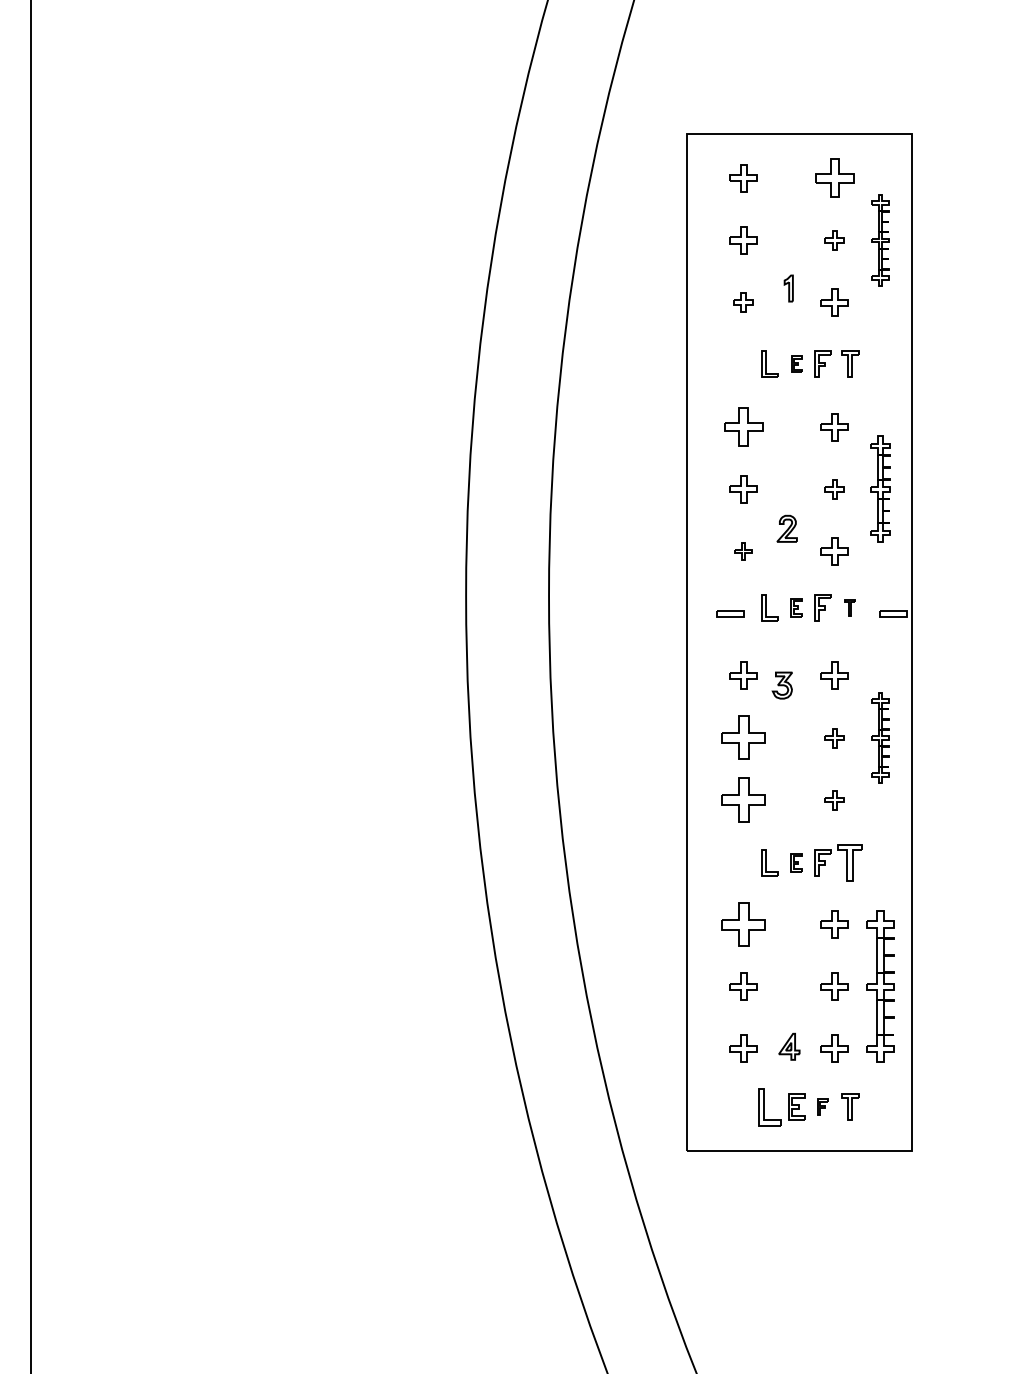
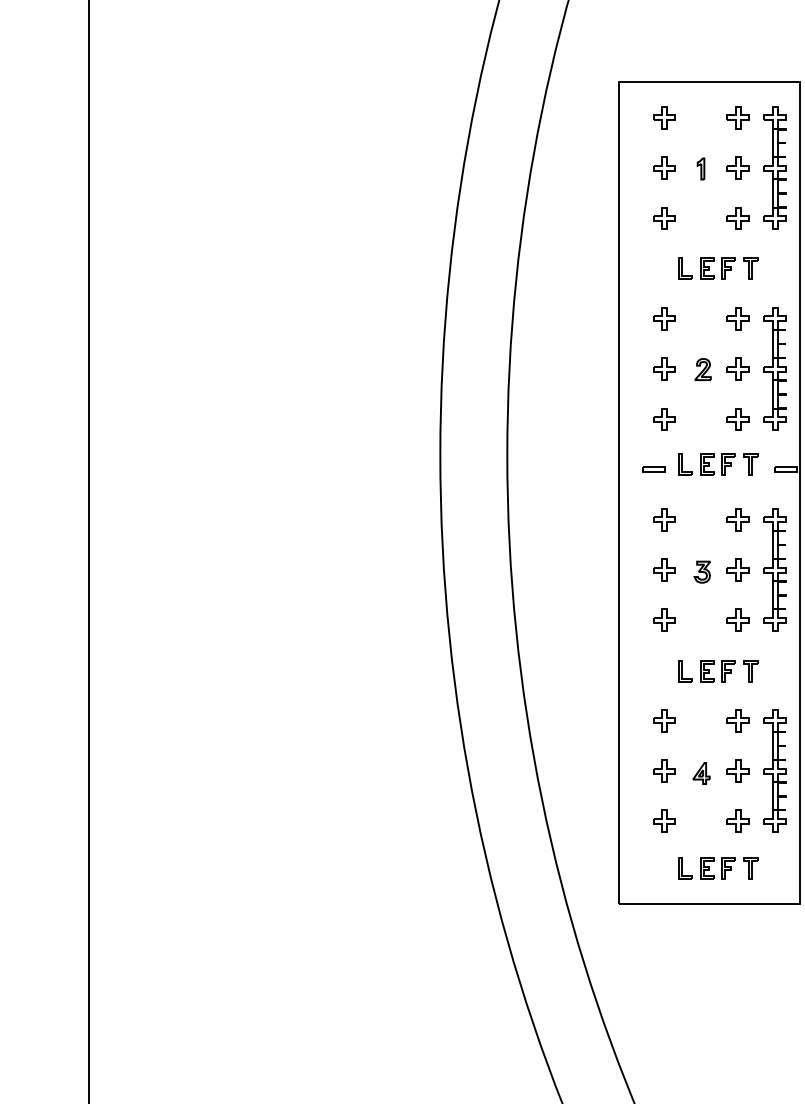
part: (834, 178) -> (737, 118), size x0.71
part: (834, 240) -> (737, 168), size x1.43
part: (880, 240) -> (775, 168), size x1.67
part: (788, 288) -> (700, 168), moved
part: (743, 302) -> (664, 218), size x1.43
part: (796, 363) -> (707, 267), size x1.67
part: (743, 427) -> (664, 319), size x0.71
part: (834, 489) -> (737, 369), size x1.43
part: (880, 489) -> (775, 369), size x1.43
part: (786, 528) -> (702, 369), moved
part: (743, 551) -> (664, 419), size x1.67
part: (796, 607) -> (707, 464), size x1.43
part: (850, 607) -> (750, 464), size x1.67
part: (781, 685) -> (701, 572), moved
part: (880, 737) -> (775, 569), size x1.67
part: (743, 738) -> (664, 570), size x0.62
part: (834, 738) -> (737, 570), size x1.43
part: (743, 800) -> (664, 620), size x0.62
part: (834, 800) -> (737, 620), size x1.43
part: (796, 862) -> (707, 670), size x1.43
part: (850, 862) -> (750, 670), size x0.71
part: (743, 924) -> (664, 720), size x0.62
part: (789, 1046) -> (701, 773), moved
part: (769, 1106) -> (685, 867), size x0.71
part: (822, 1106) -> (728, 867), size x1.67

